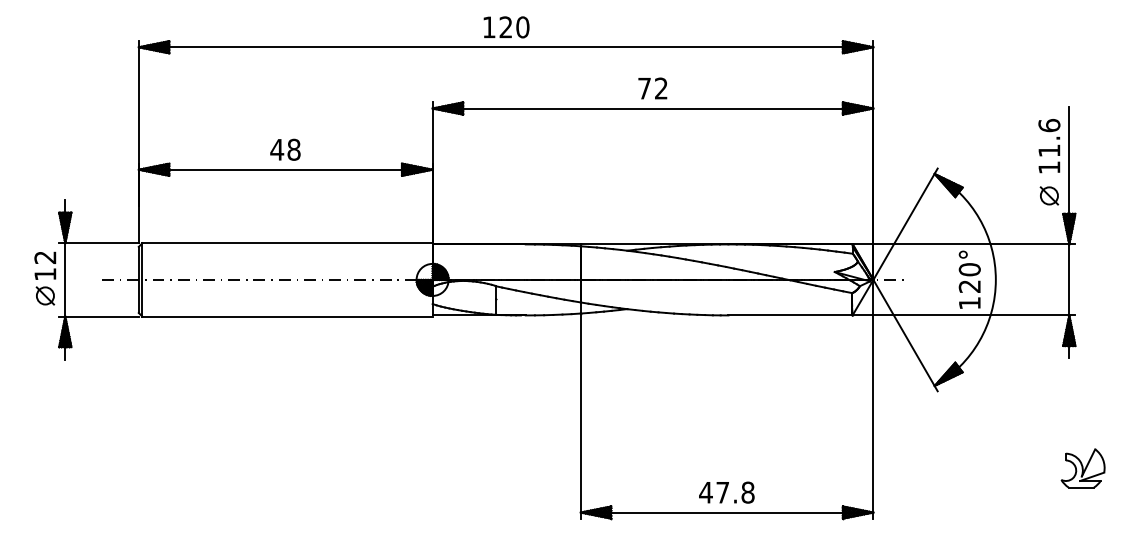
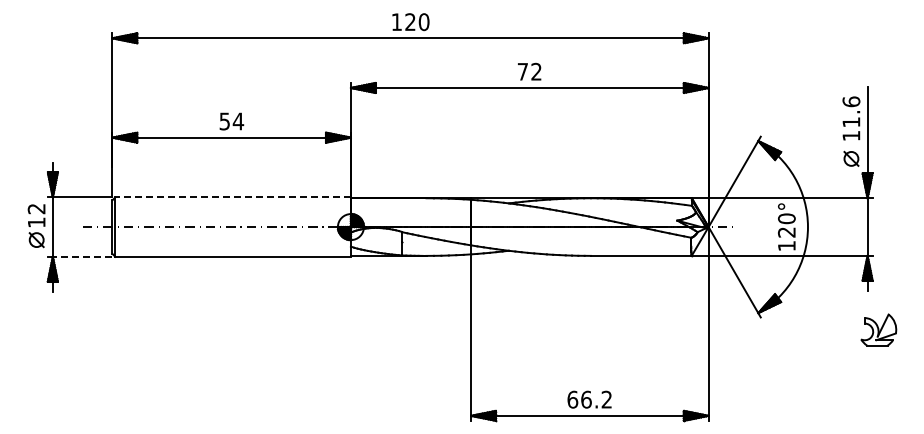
text: (285, 149) -> (231, 121), 48 -> 54
line: (287, 243) -> (233, 197), solid -> dashed
line: (101, 316) -> (82, 256), solid -> dashed
part: (1082, 467) -> (878, 329), moved
text: (726, 492) -> (589, 399), 47.8 -> 66.2

